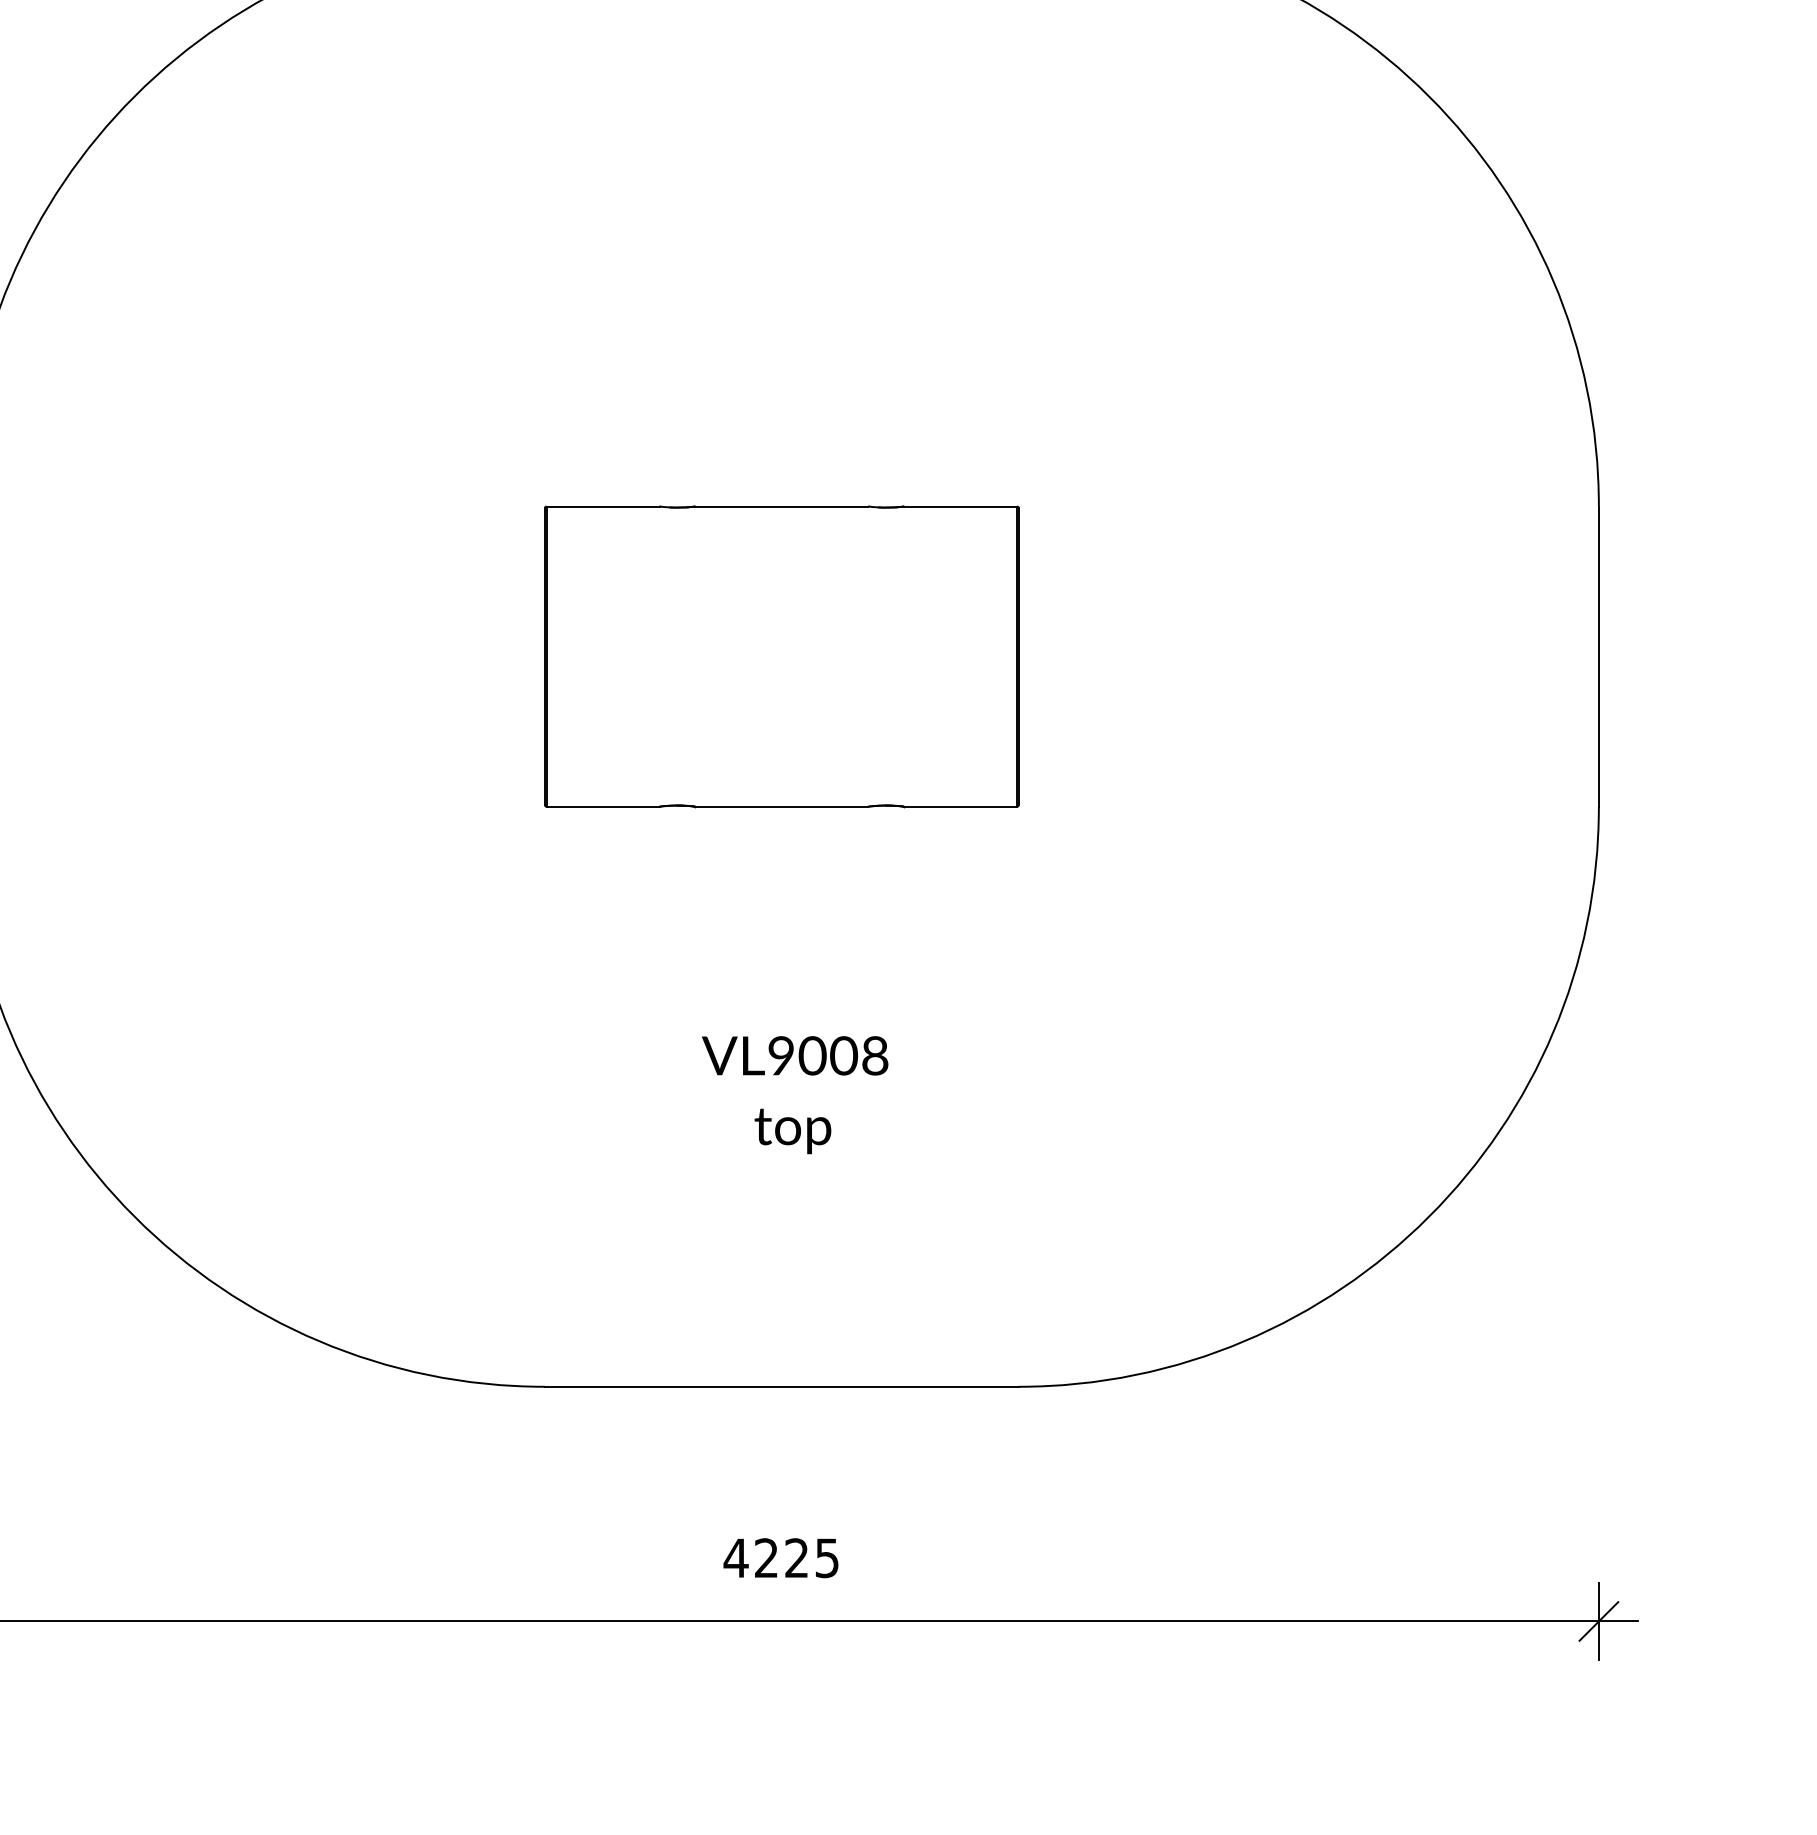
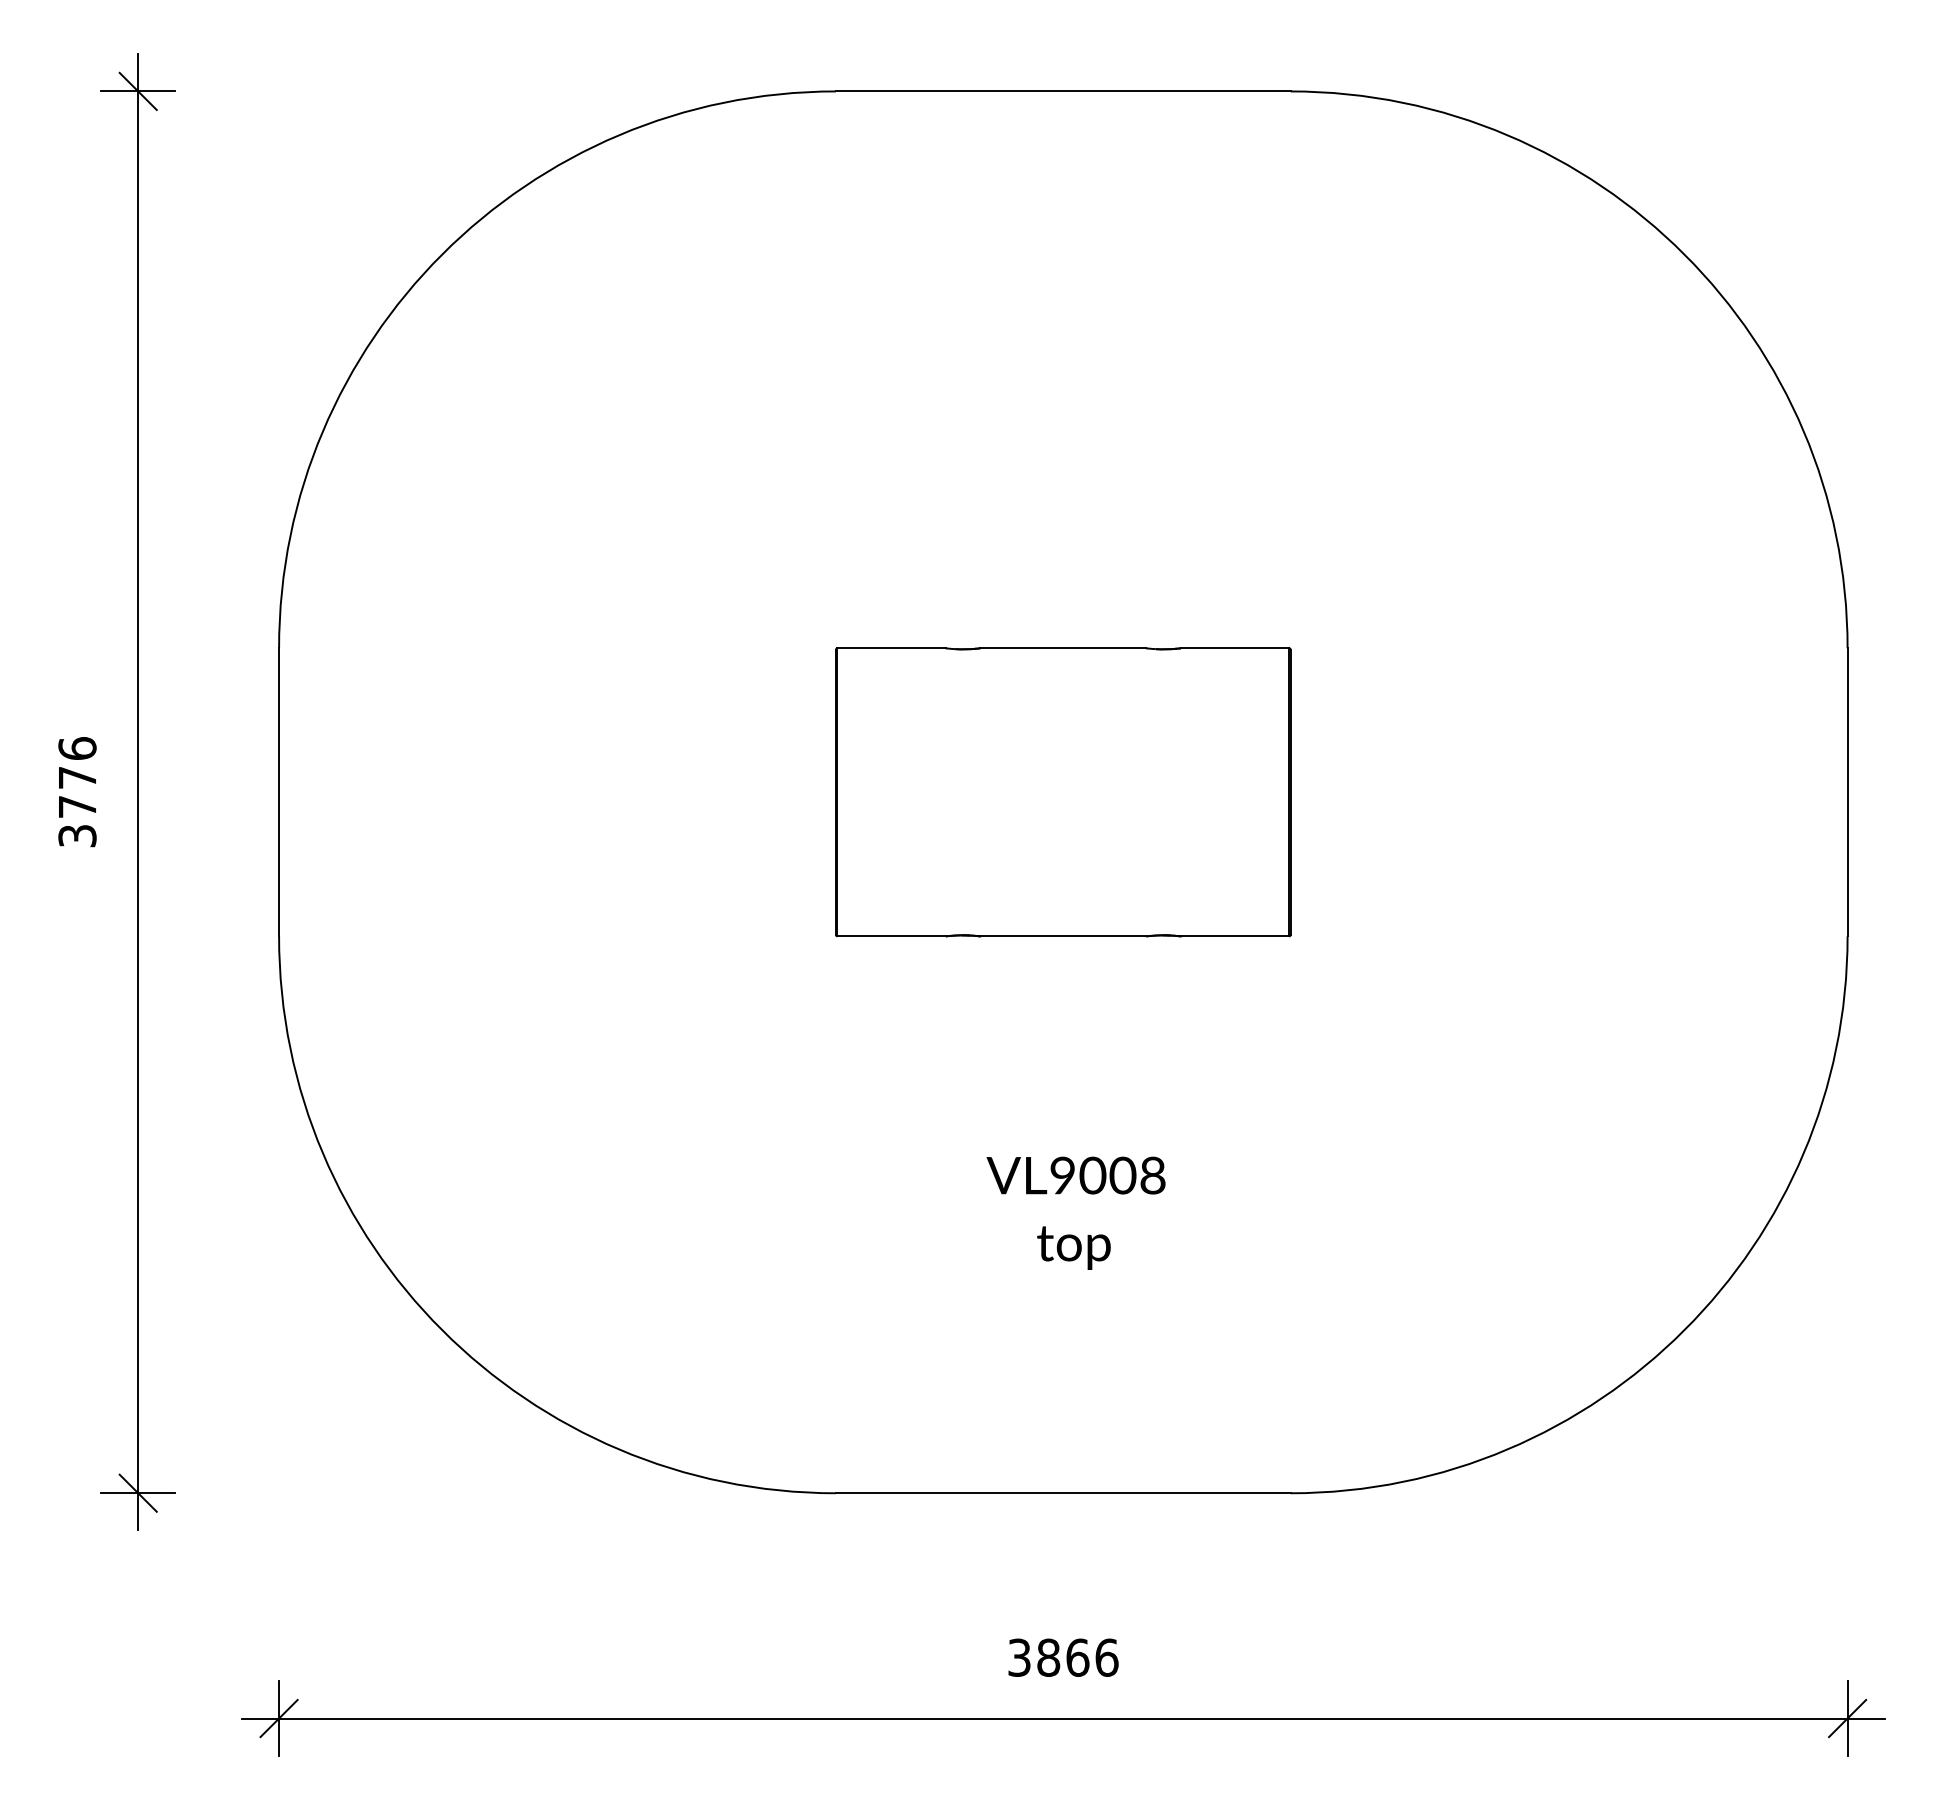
text: (780, 1557) -> (1062, 1657), 4225 -> 3866

